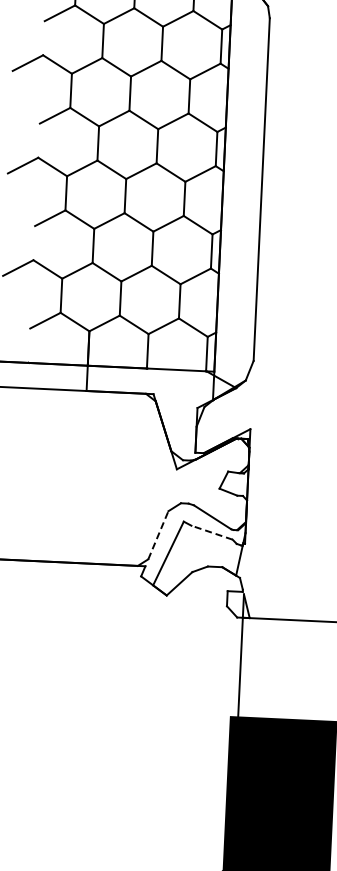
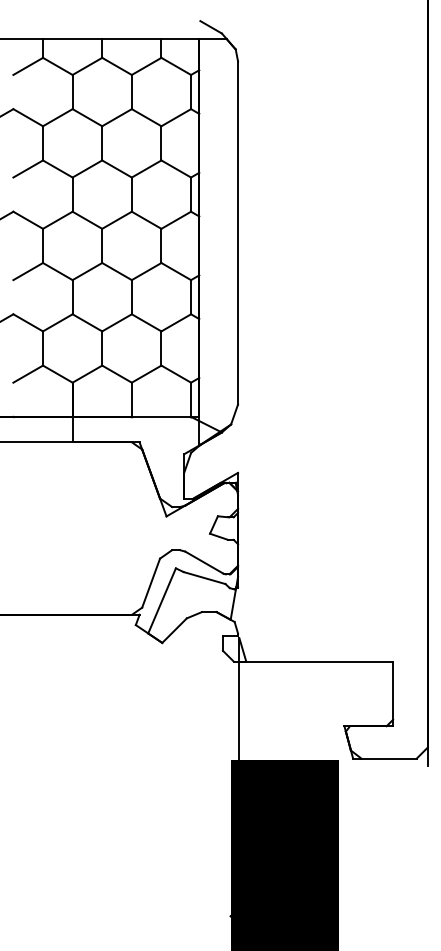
line: (211, 533) -> (204, 578), dashed -> solid
line: (158, 534) -> (151, 582), dashed -> solid

